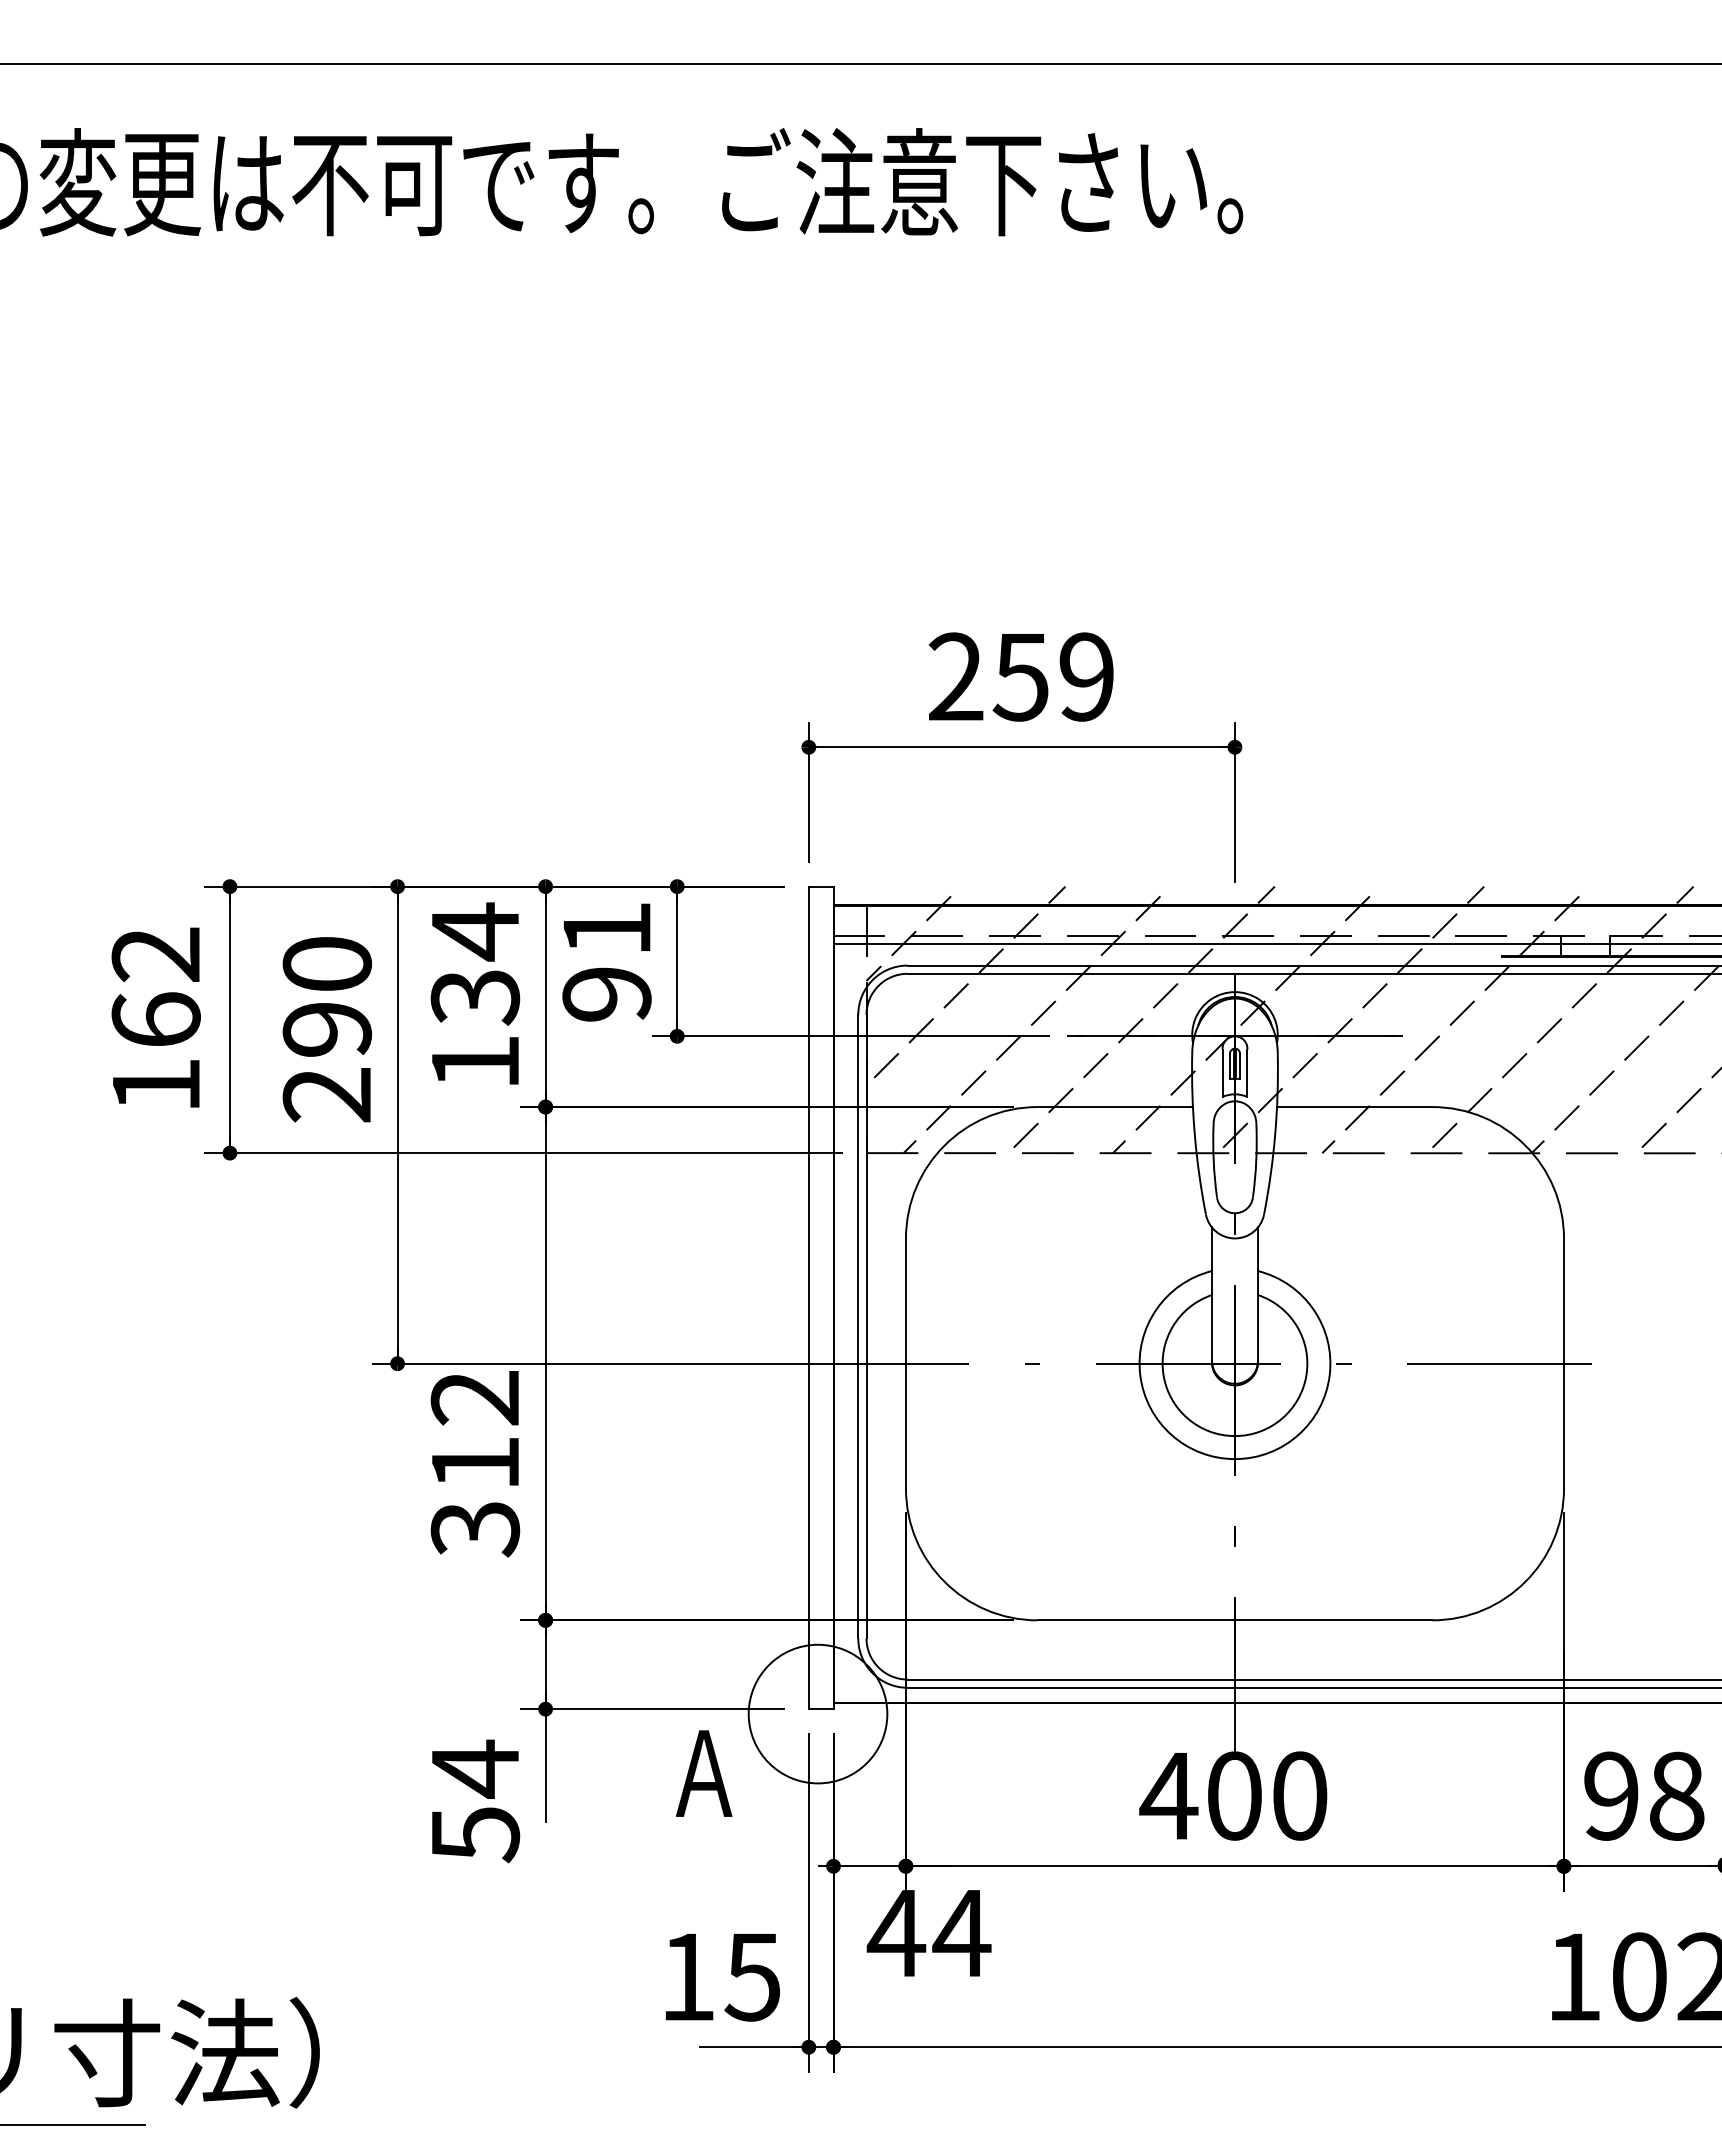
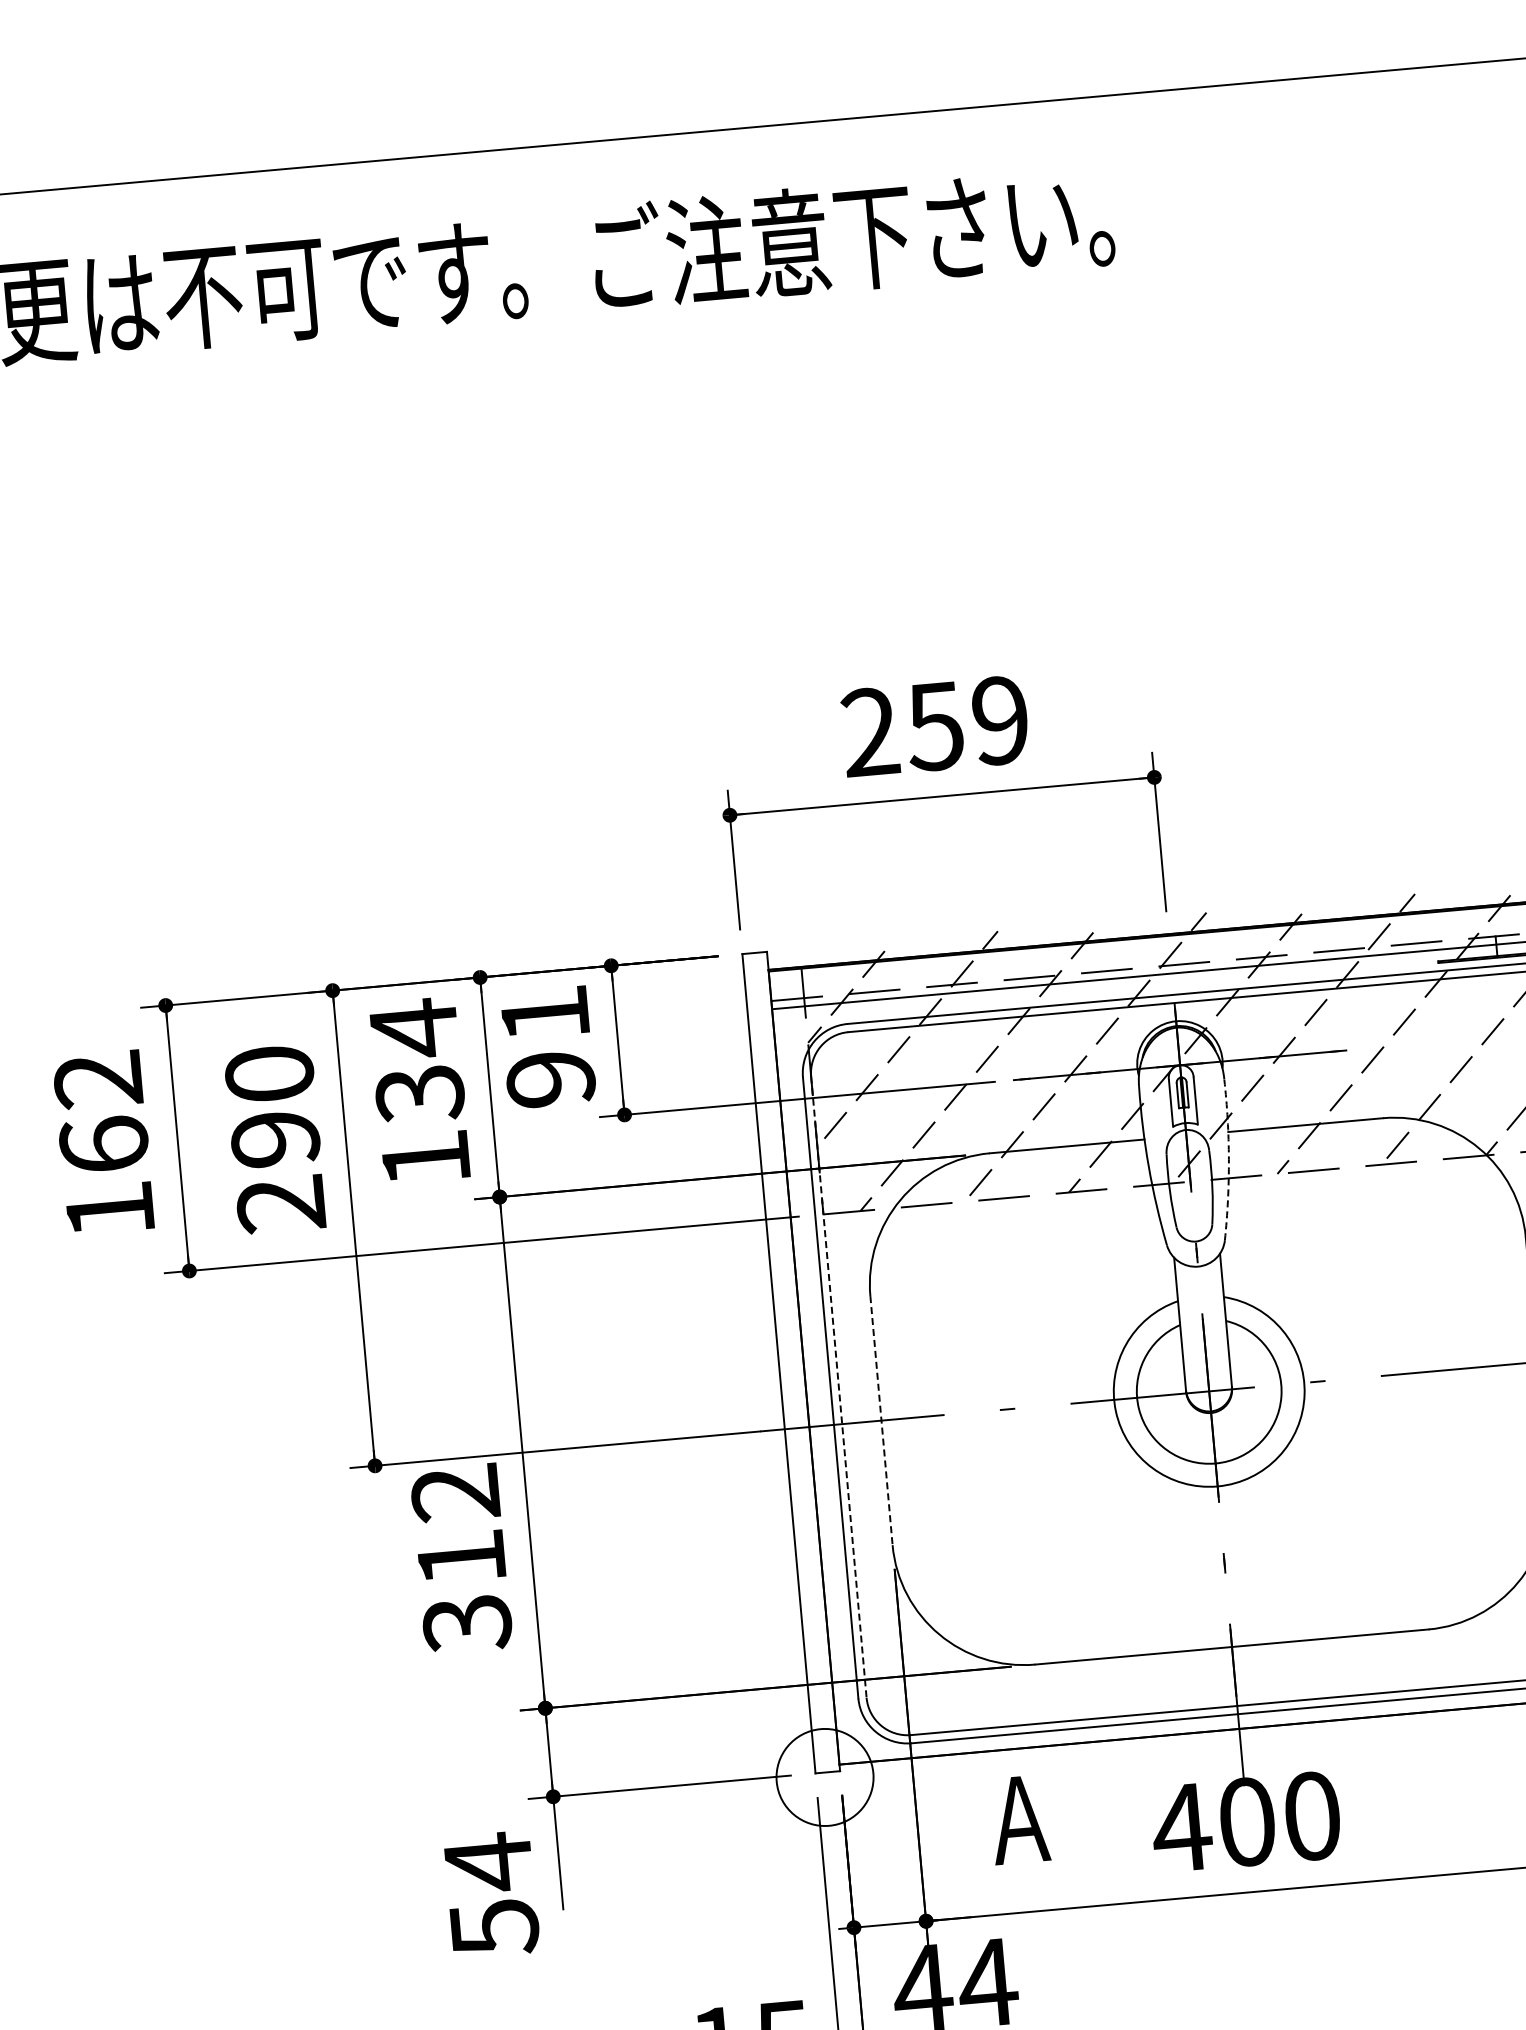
arc: (1275, 1134) -> (1229, 1159), solid -> dashed
line: (866, 1326) -> (838, 1387), solid -> dashed
line: (905, 1364) -> (881, 1421), solid -> dashed
circle: (817, 1713) -> (824, 1776), size x0.7
text: (703, 1773) -> (1019, 1819), moved

